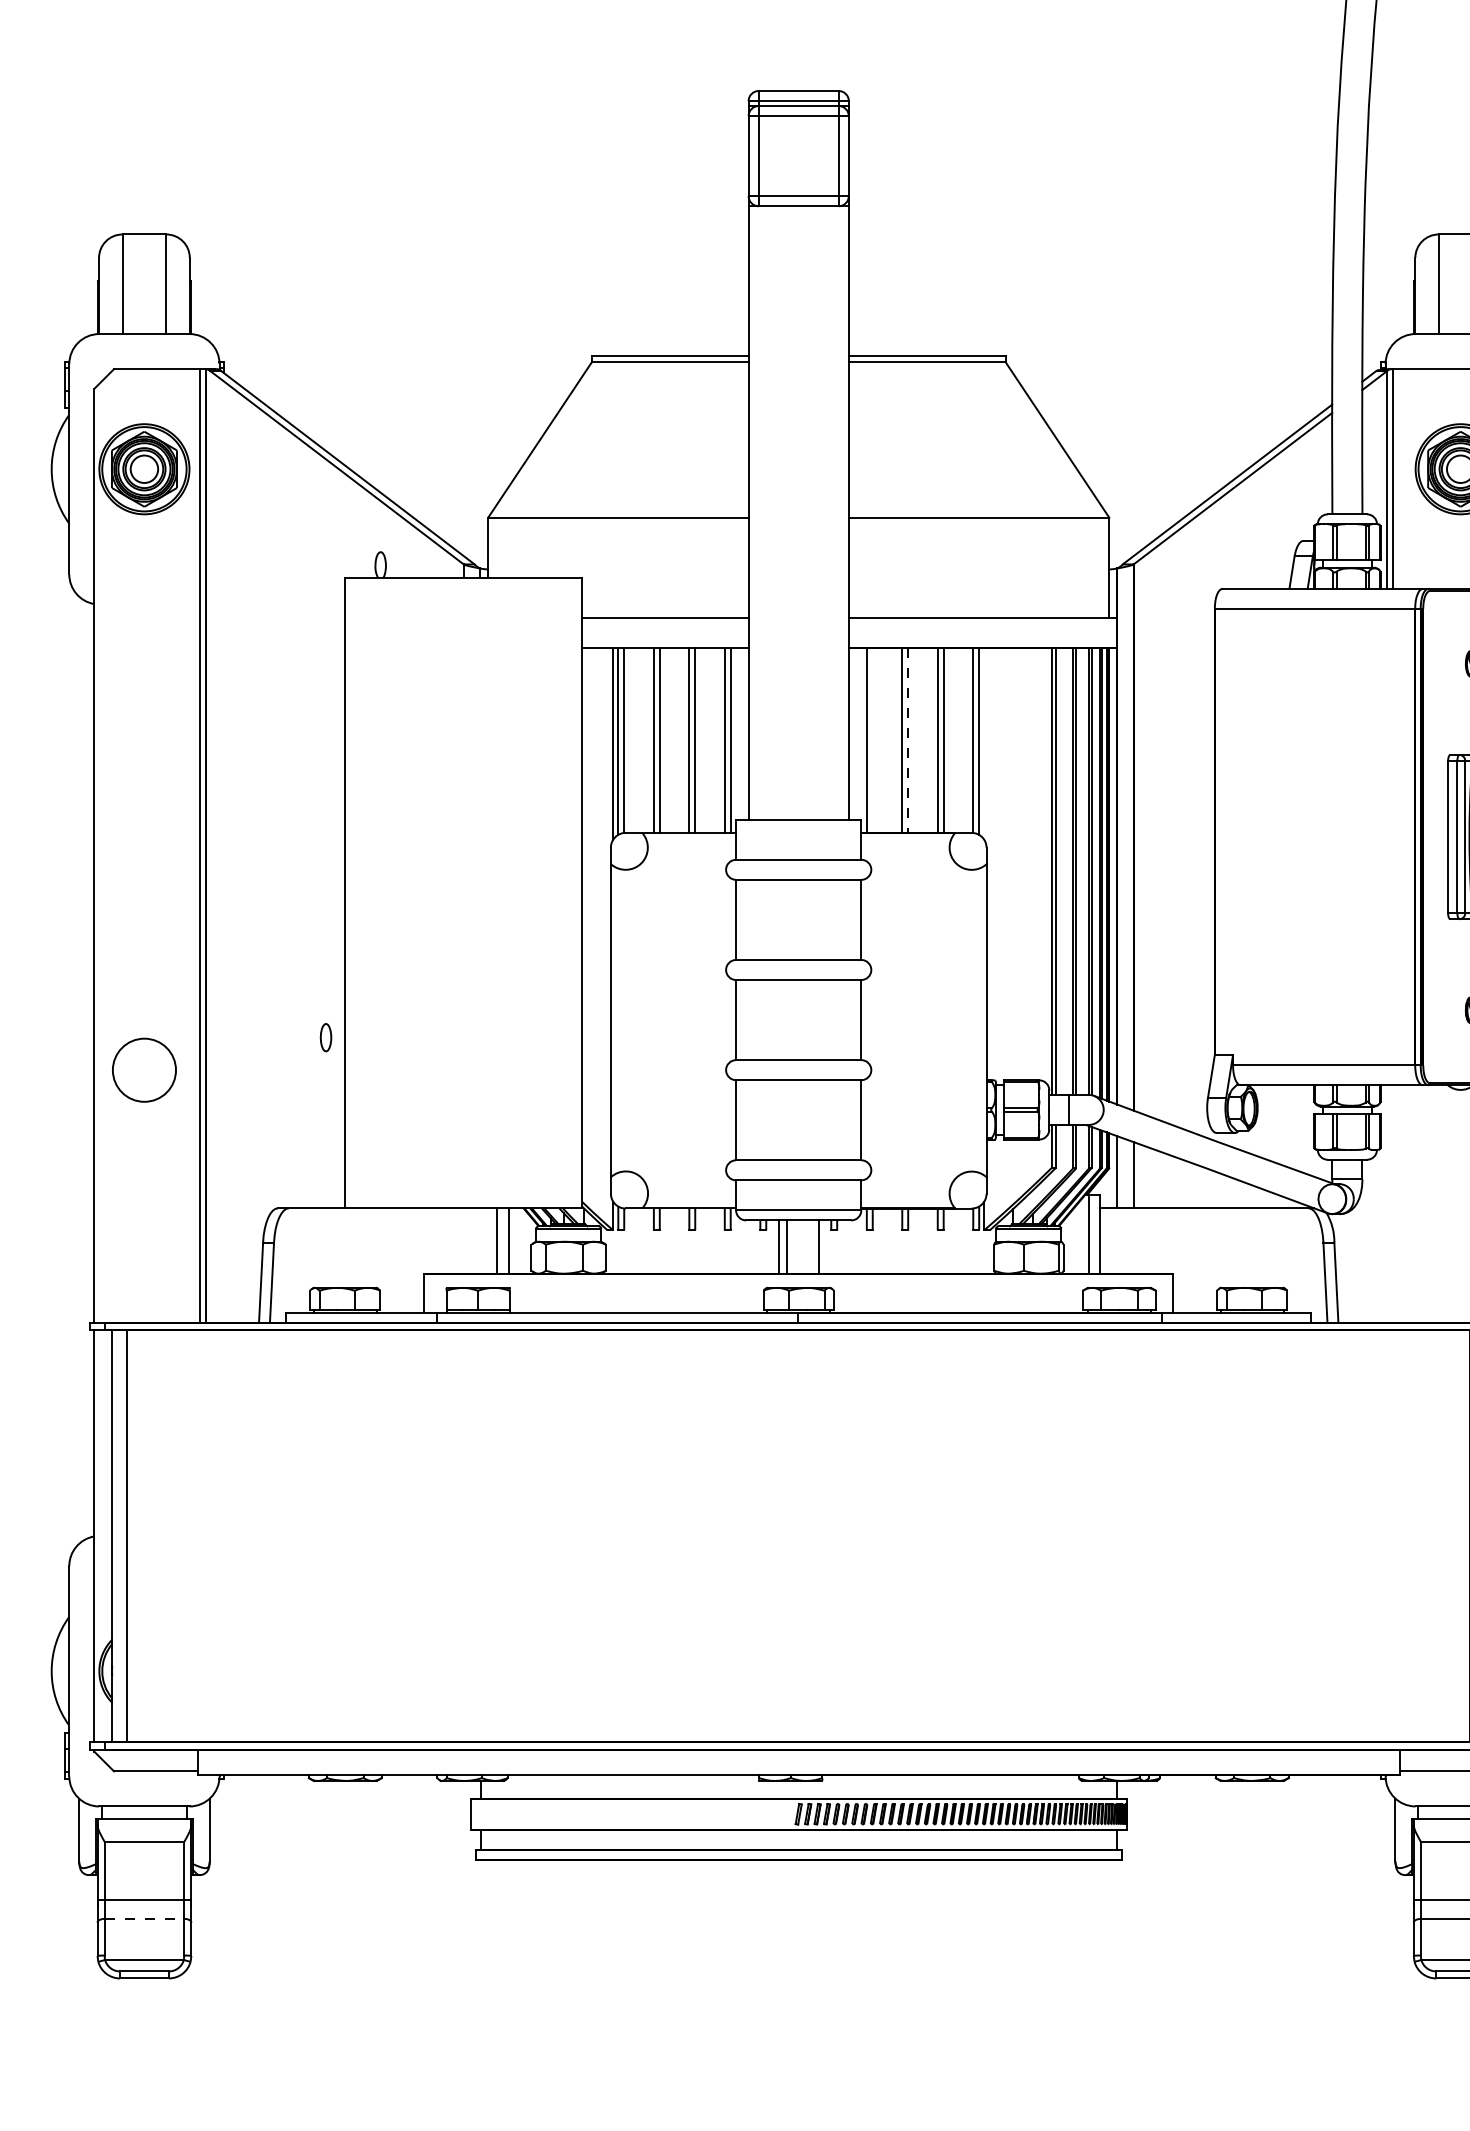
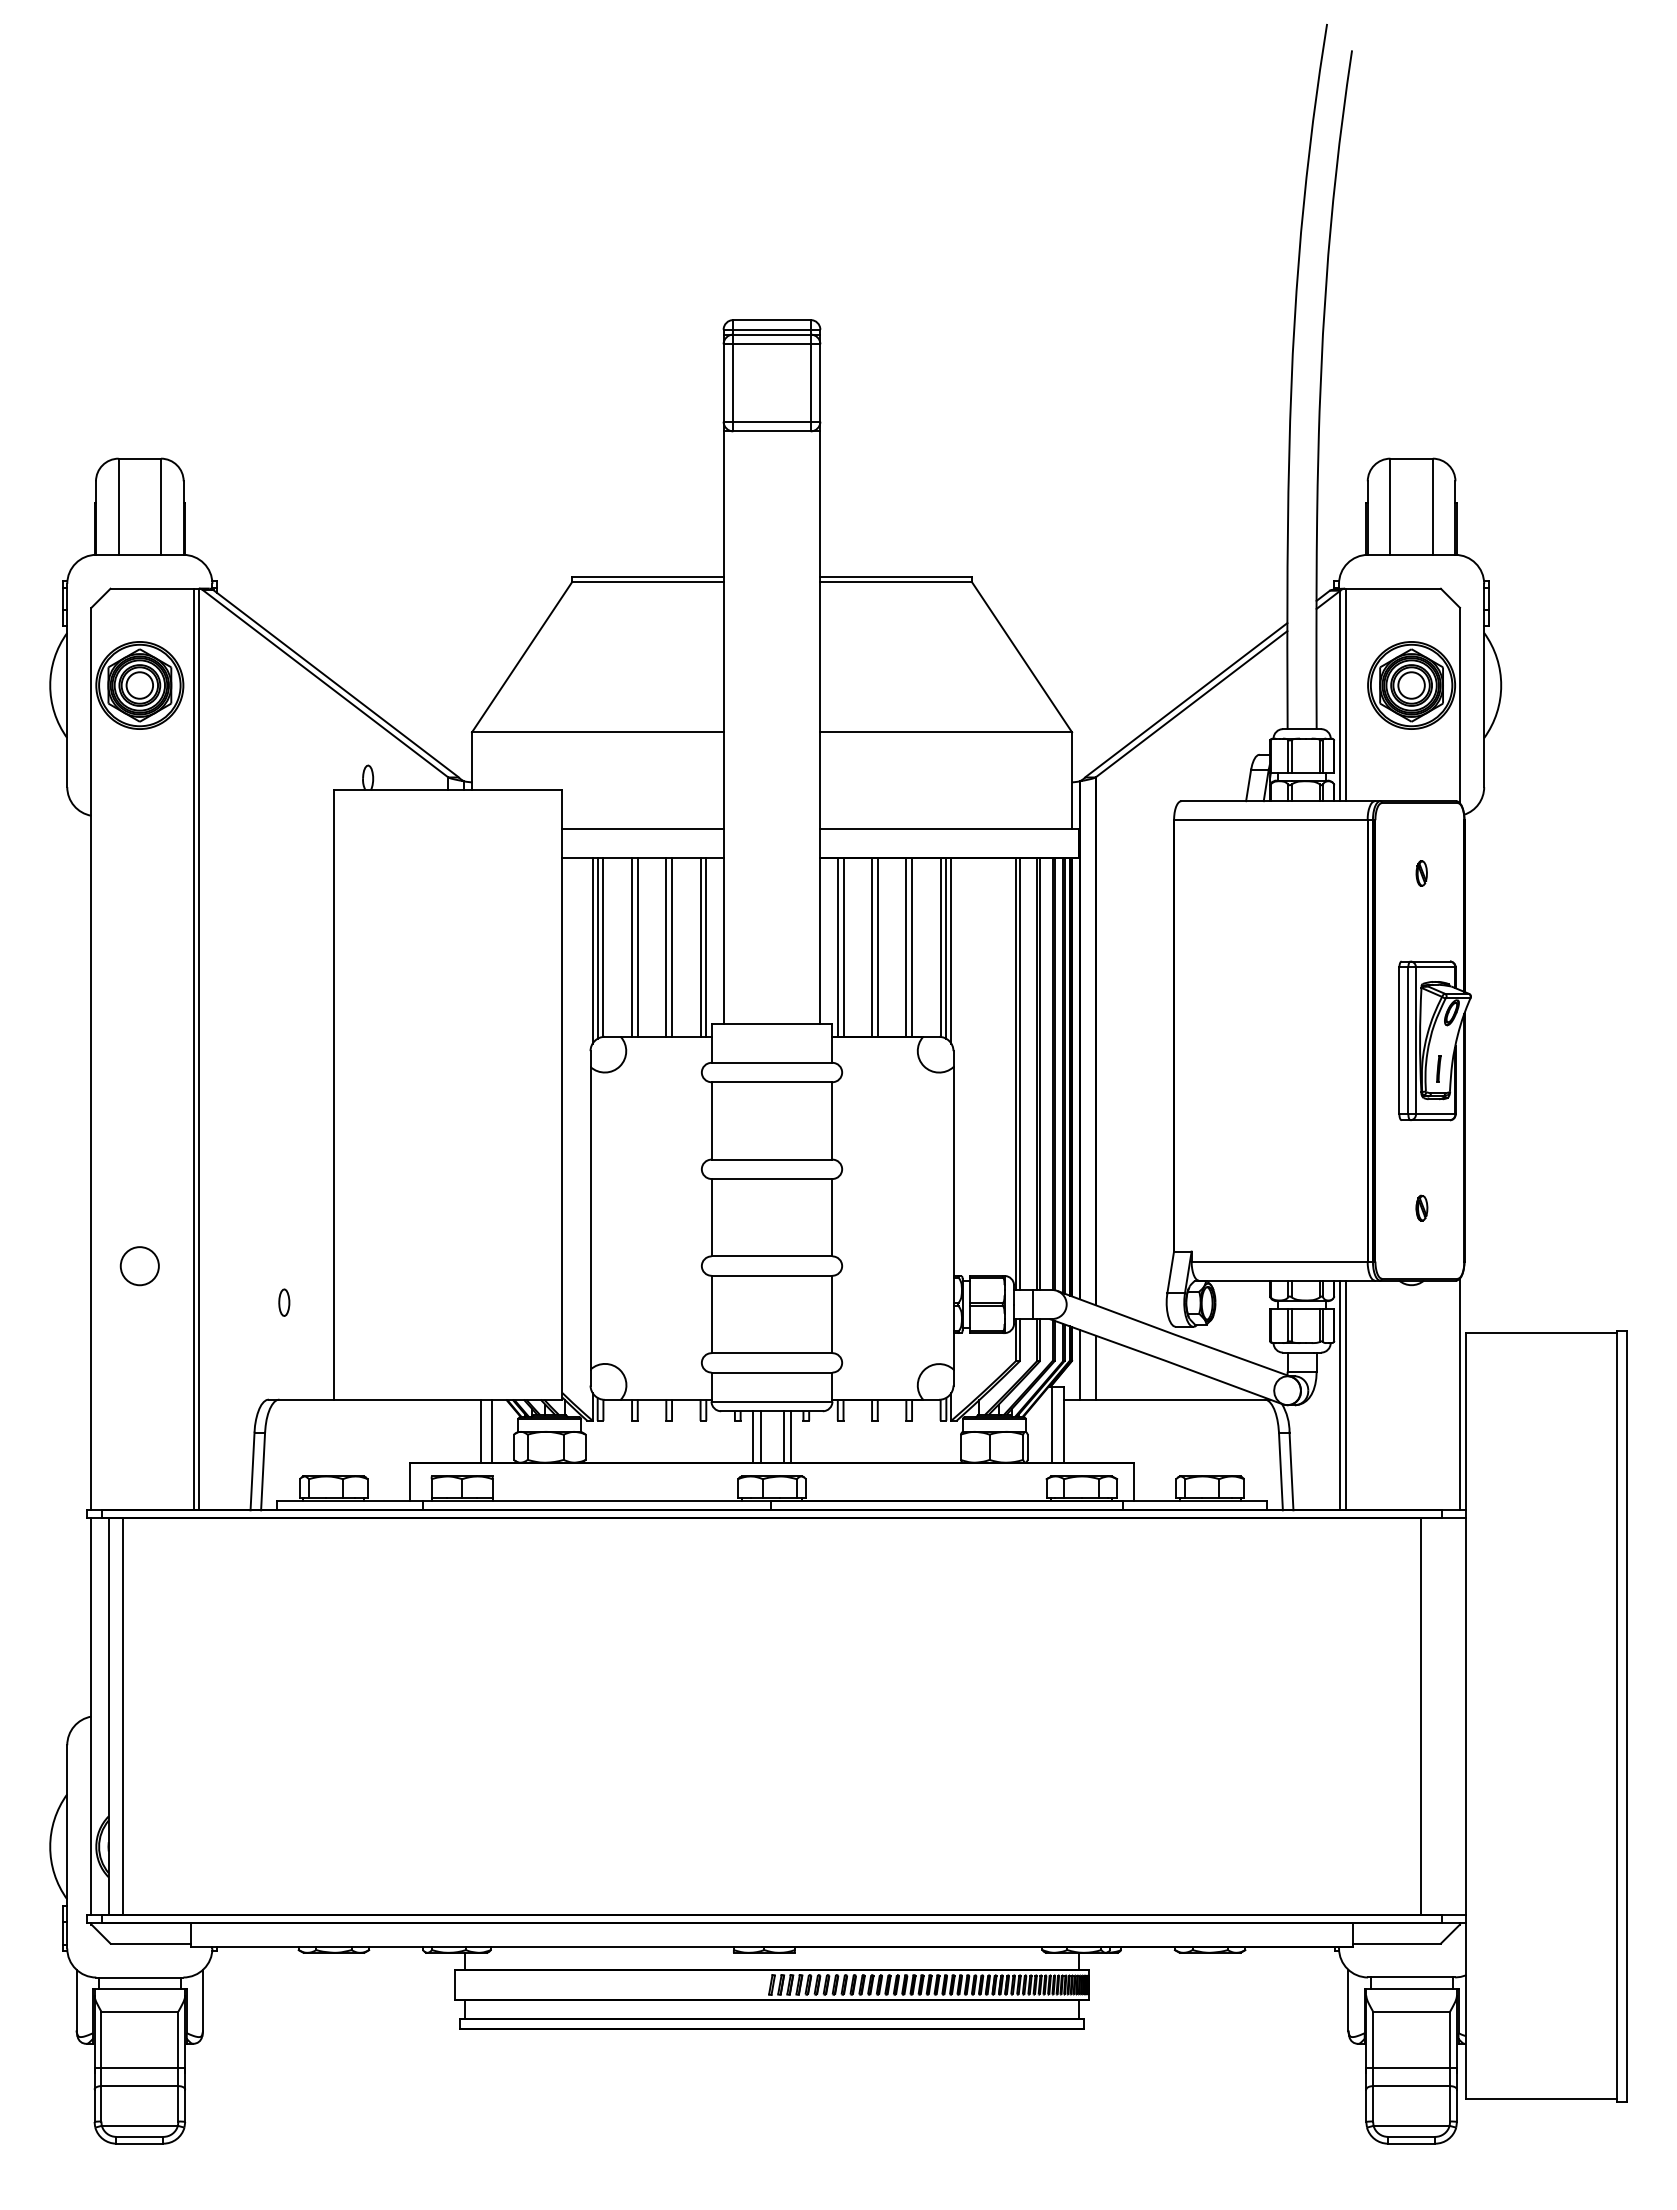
line: (872, 739) -> (843, 946), added
line: (907, 740) -> (877, 947), dashed -> solid
line: (984, 743) -> (951, 950), added
part: (326, 1037) -> (284, 1302), moved
circle: (144, 1070) -> (139, 1266), size x0.62
line: (1387, 1204) -> (1340, 1395), added
line: (1392, 1204) -> (1345, 1395), added
line: (810, 1246) -> (783, 1436), added
line: (144, 1919) -> (139, 2086), dashed -> solid

